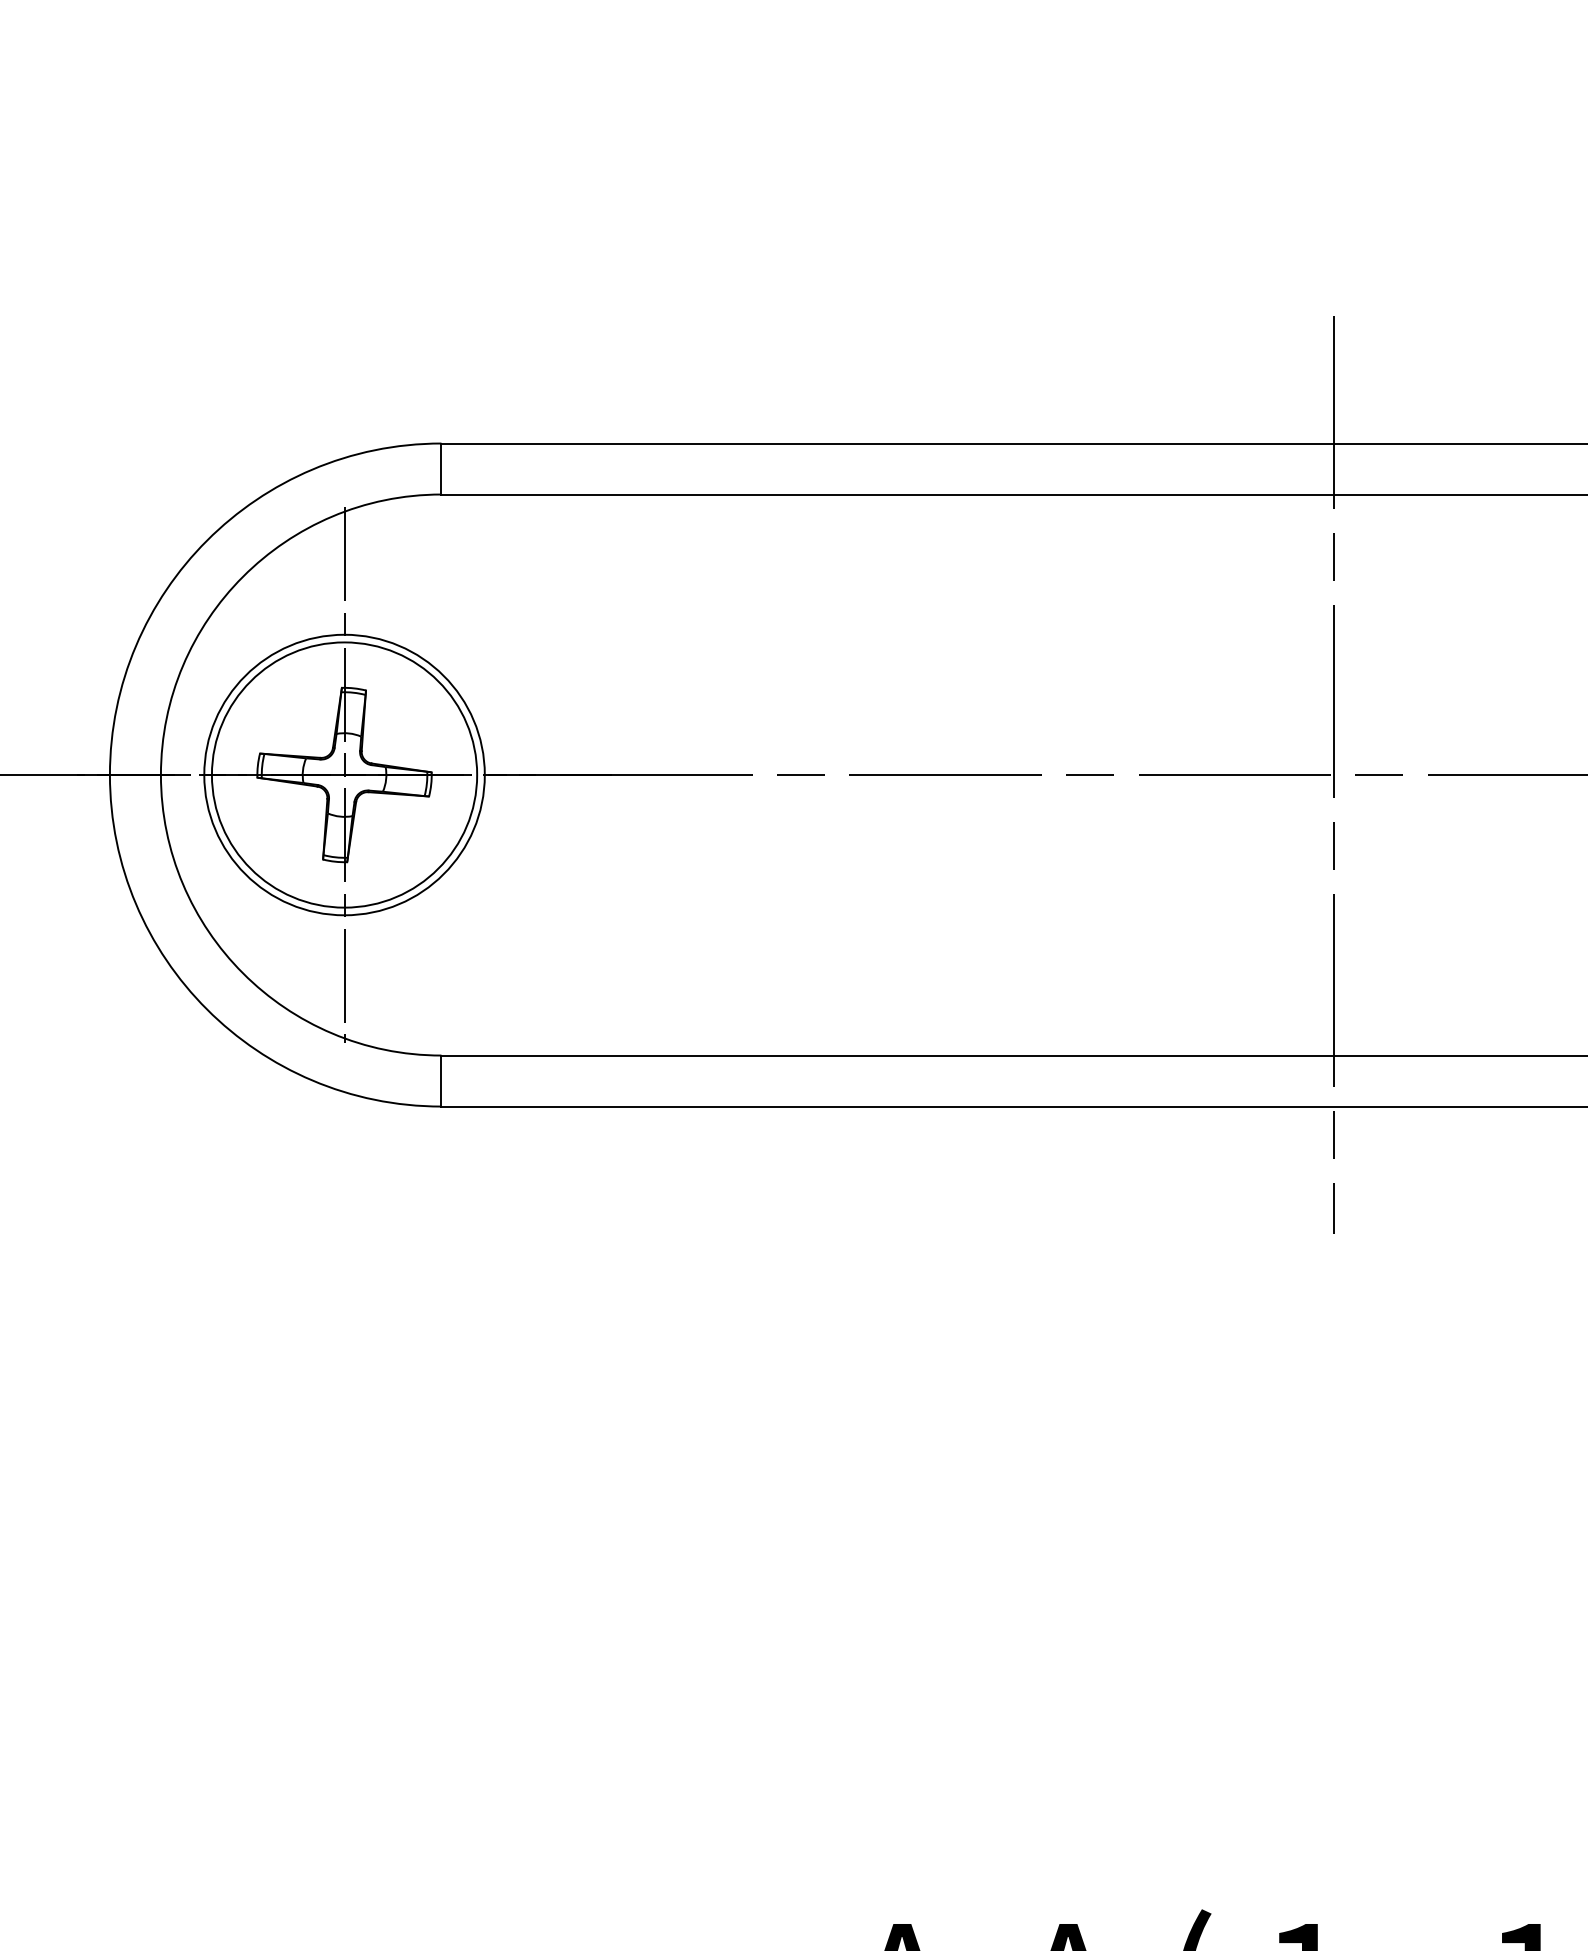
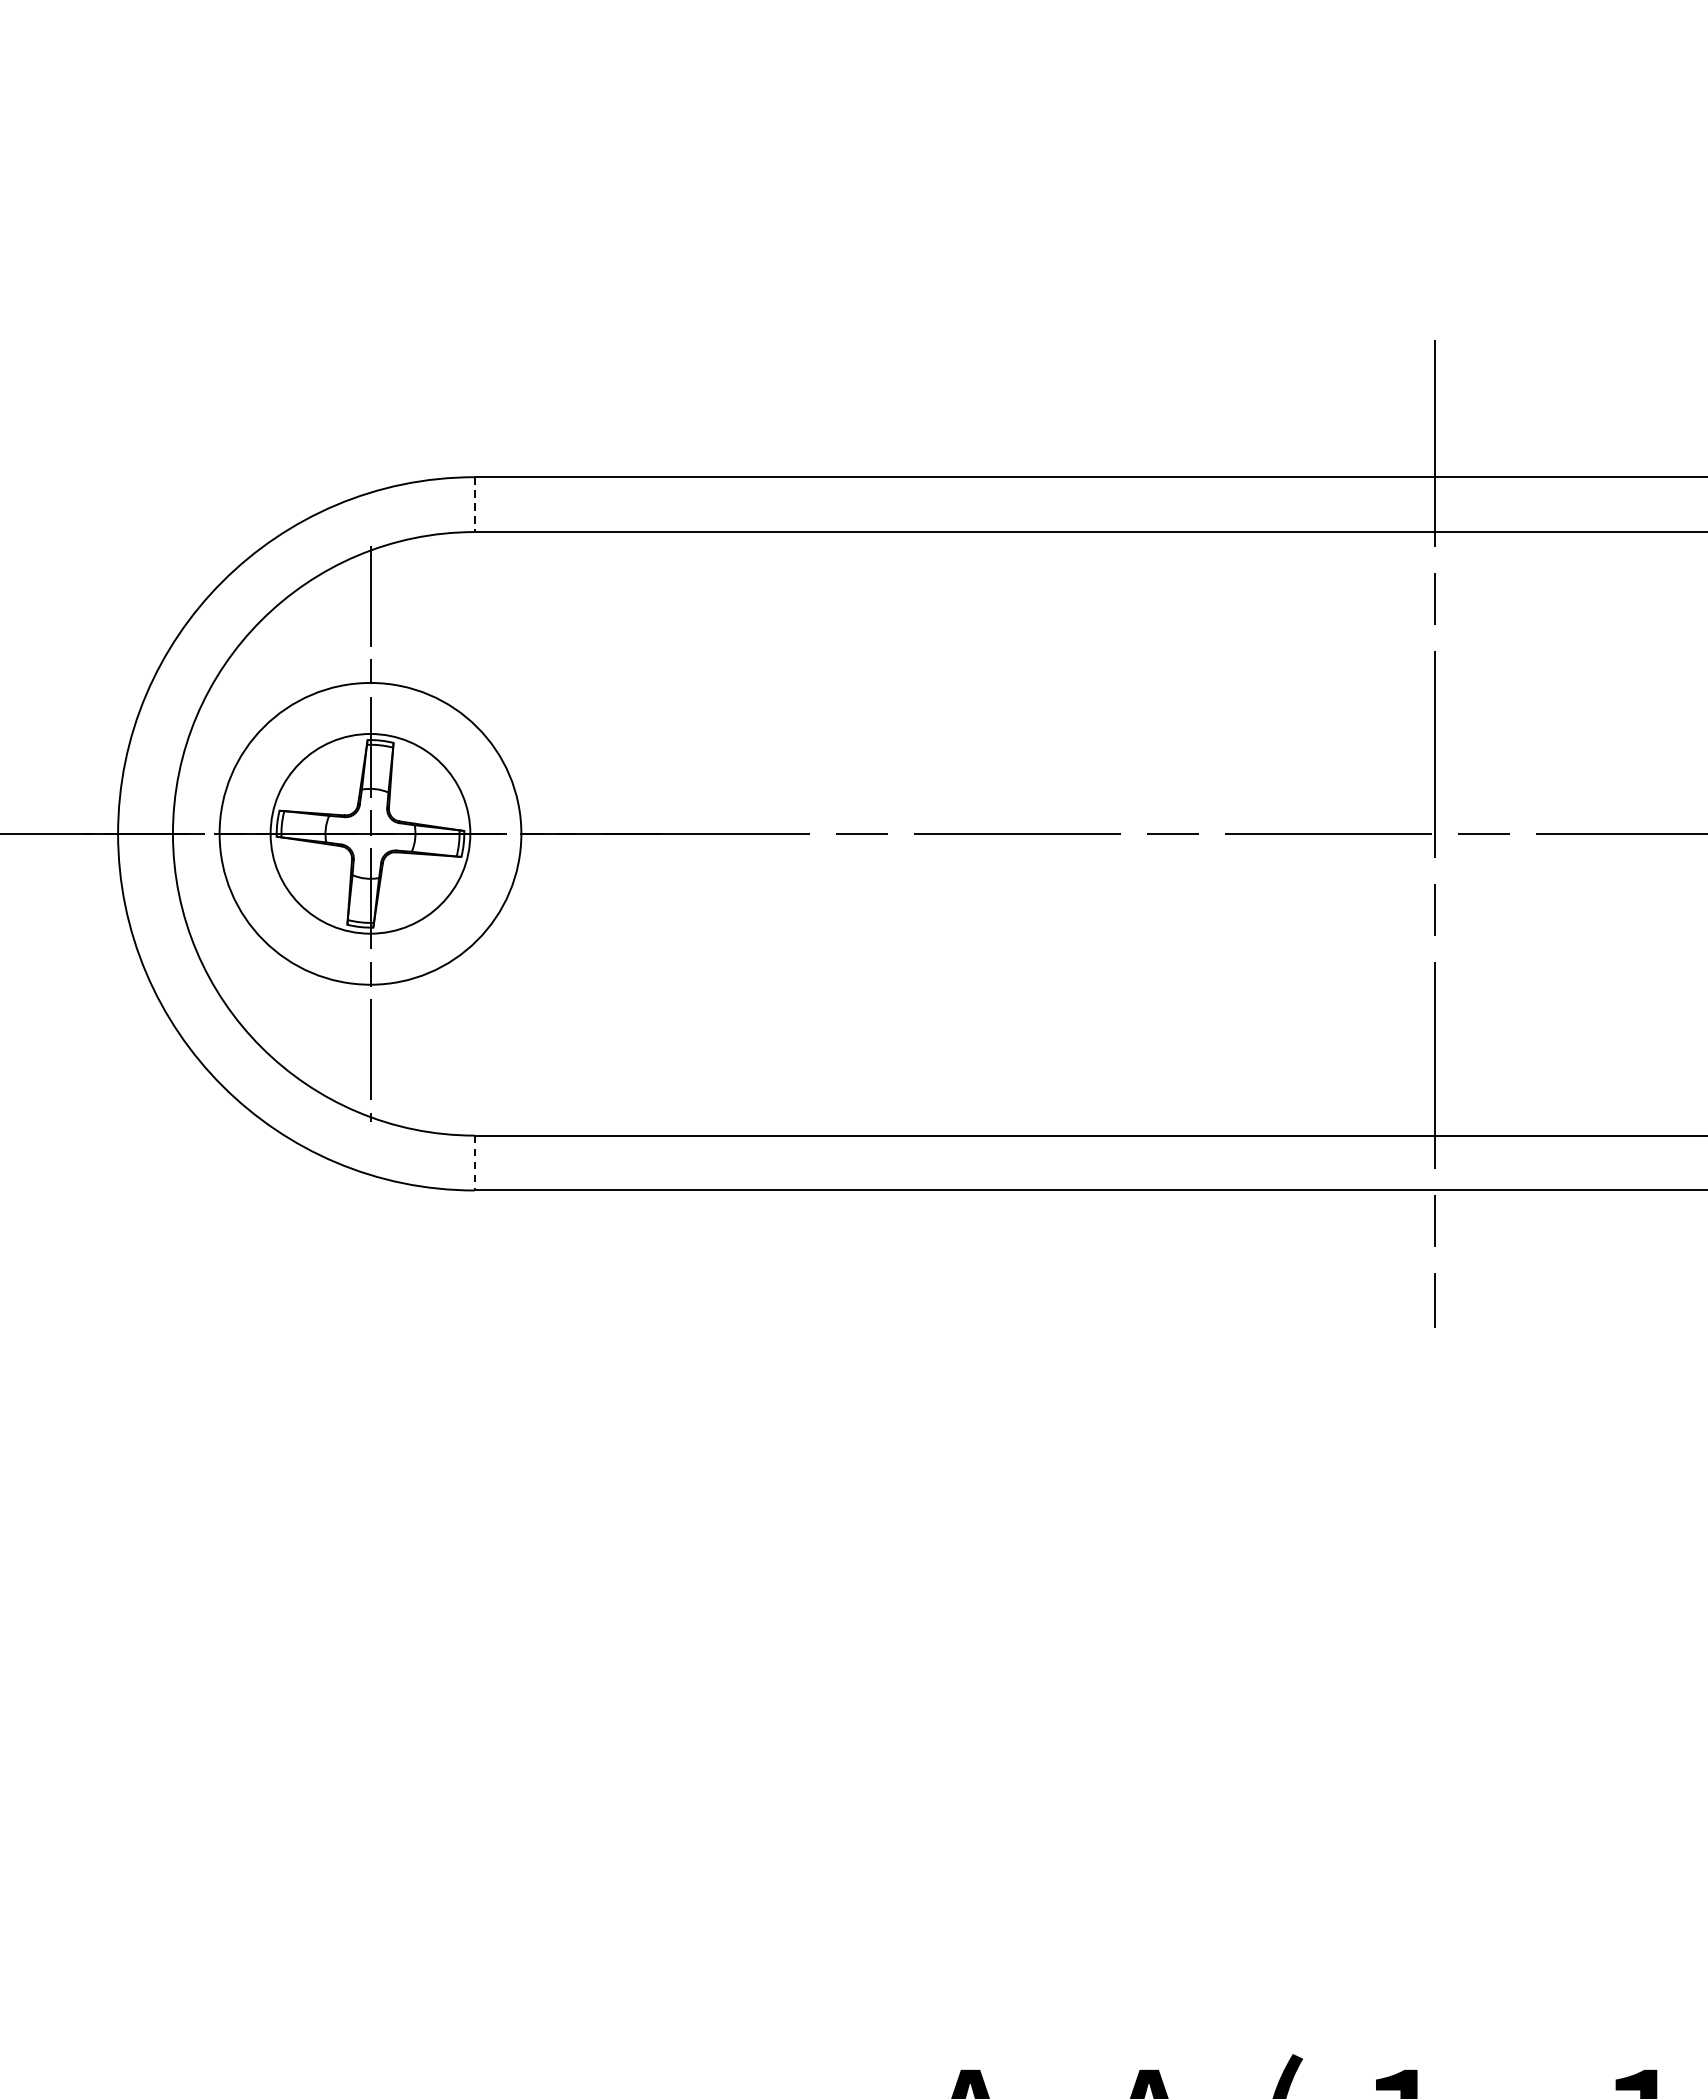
line: (441, 469) -> (474, 505), solid -> dashed
circle: (344, 774) -> (370, 833), size x0.7
line: (441, 1081) -> (474, 1163), solid -> dashed

